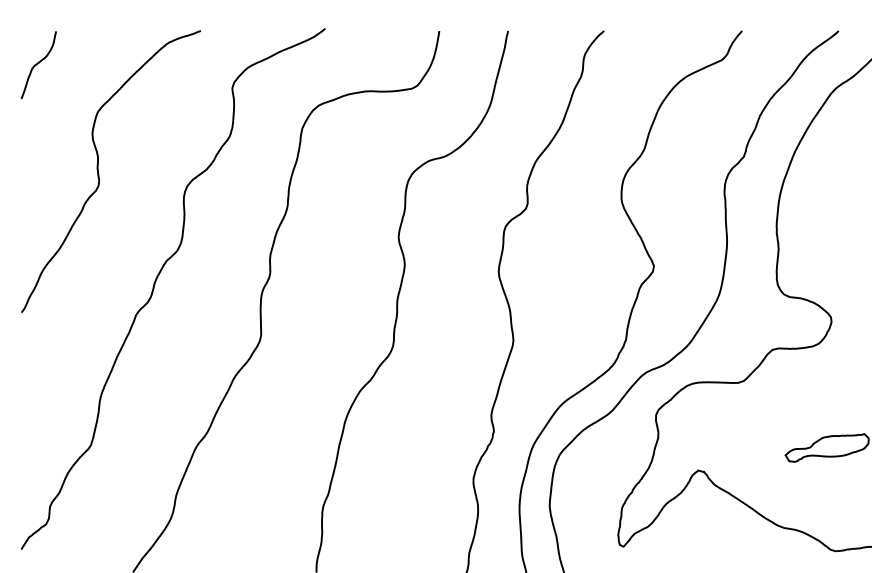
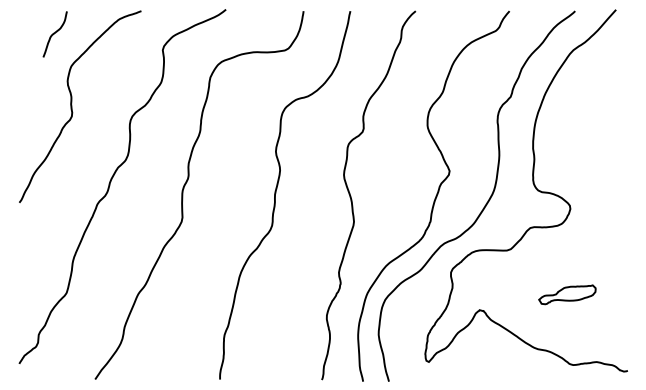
curve: (37, 65) -> (54, 34), moved

